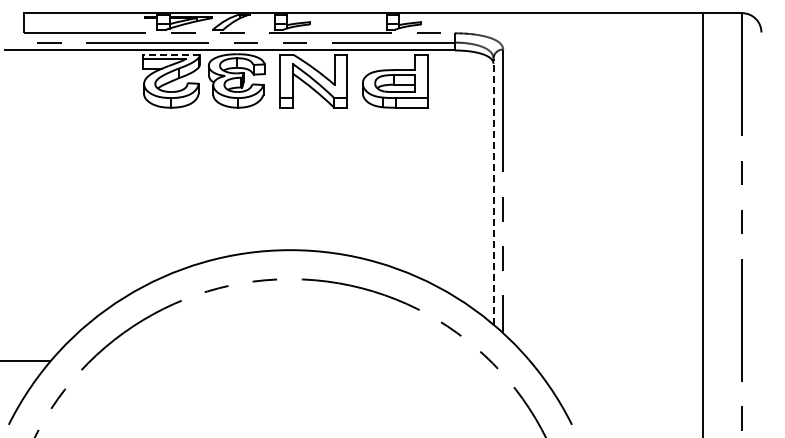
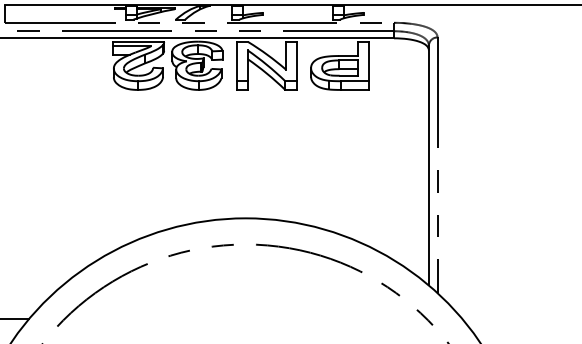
line: (170, 54) -> (137, 41), dashed -> solid
line: (493, 191) -> (428, 165), dashed -> solid

